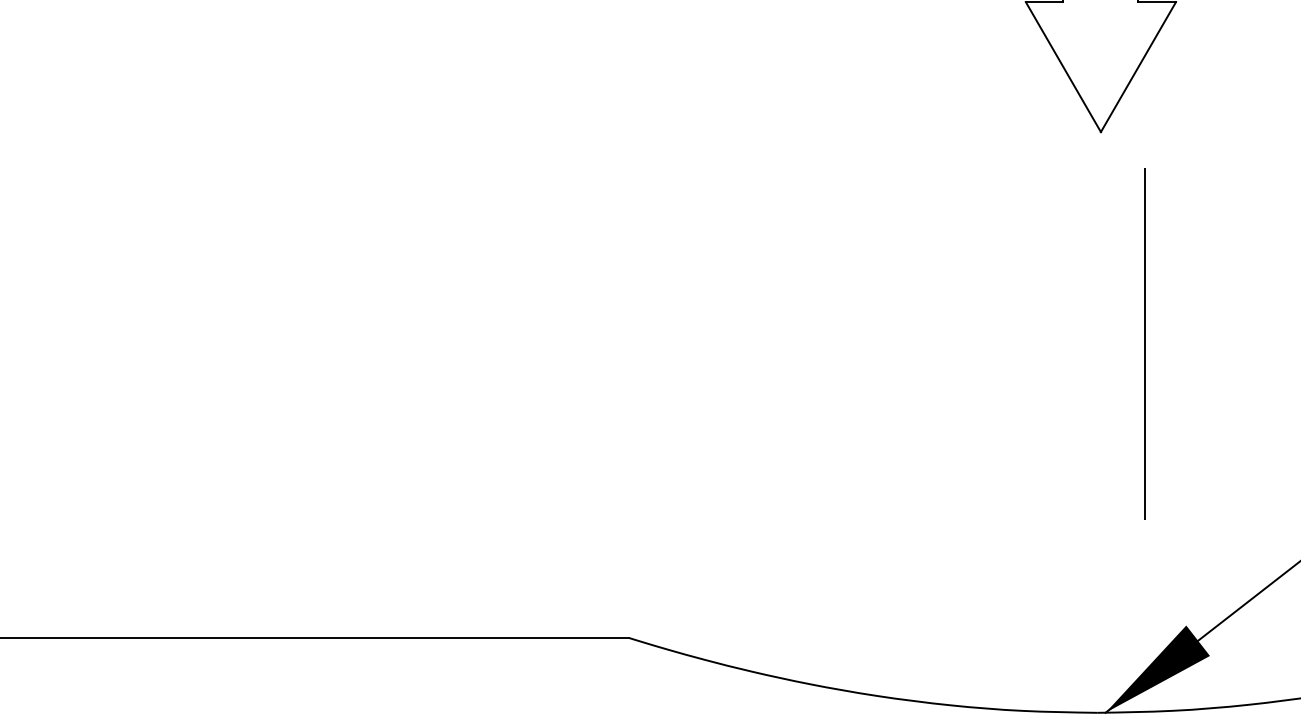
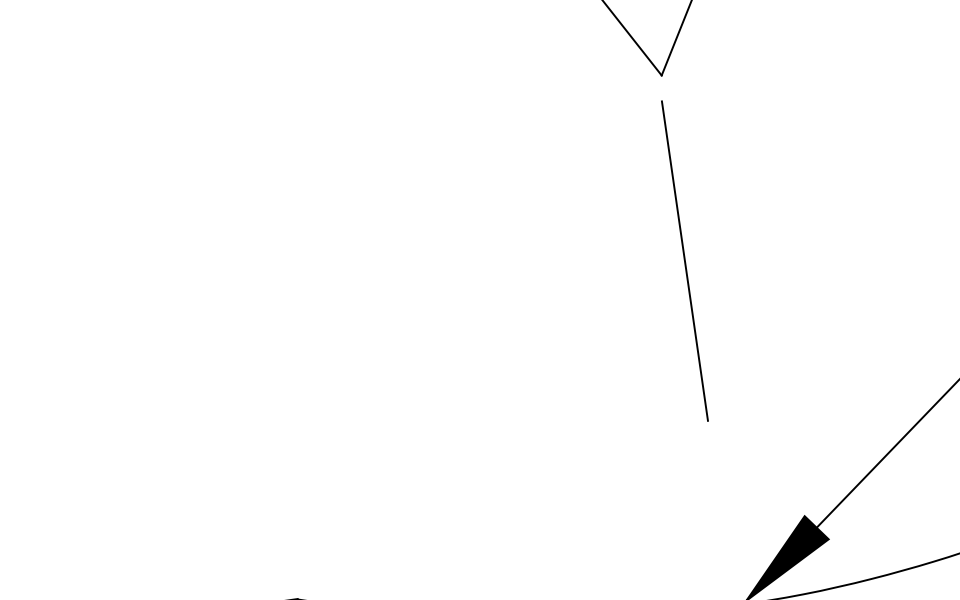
line: (1144, 343) -> (684, 260), moved

